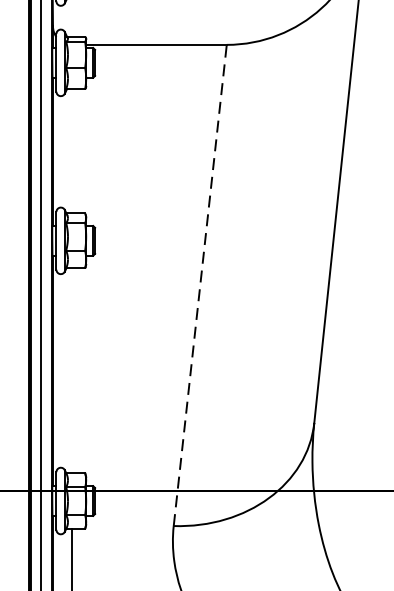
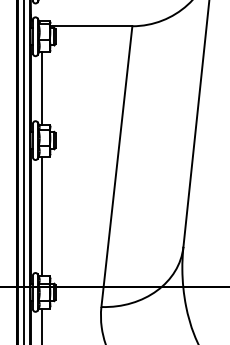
line: (71, 151) -> (41, 88), added
line: (199, 285) -> (116, 166), dashed -> solid
line: (71, 370) -> (41, 216), added

